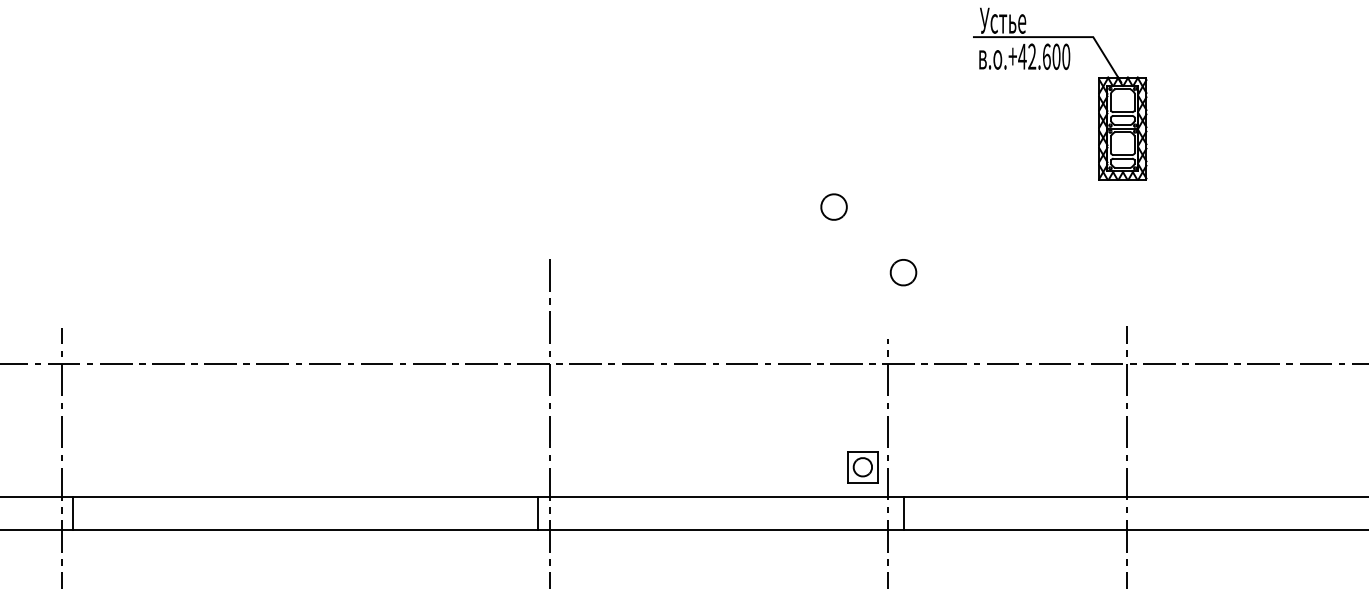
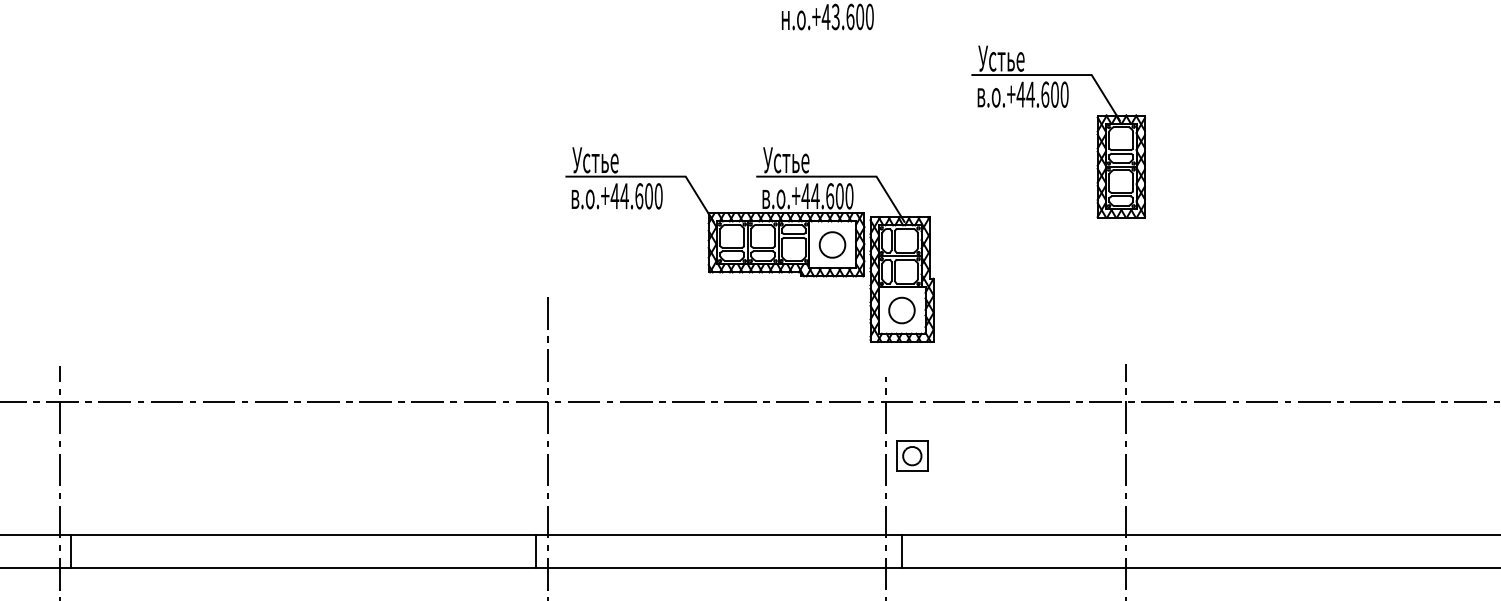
text: (1032, 56) -> (1030, 94), .+42.600 -> .+44.600
part: (751, 206) -> (749, 244), added
part: (863, 466) -> (912, 455), moved

